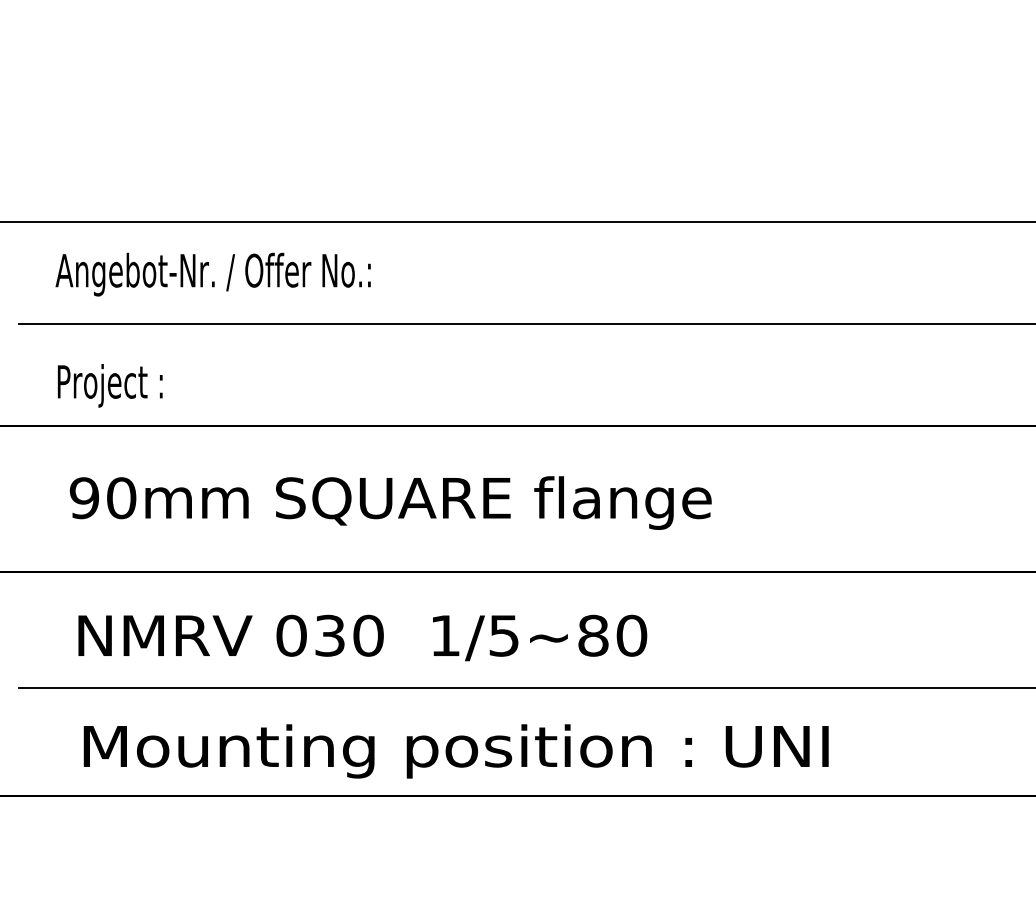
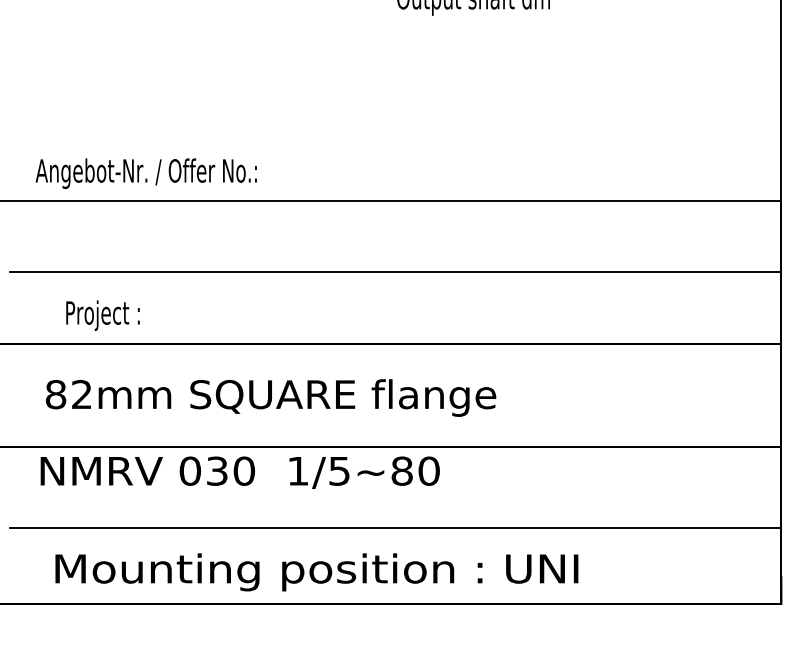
text: (212, 274) -> (145, 173), moved
text: (109, 385) -> (102, 315), moved
text: (102, 498) -> (68, 394), 90mm -> 82mm
text: (361, 637) -> (239, 472), moved

